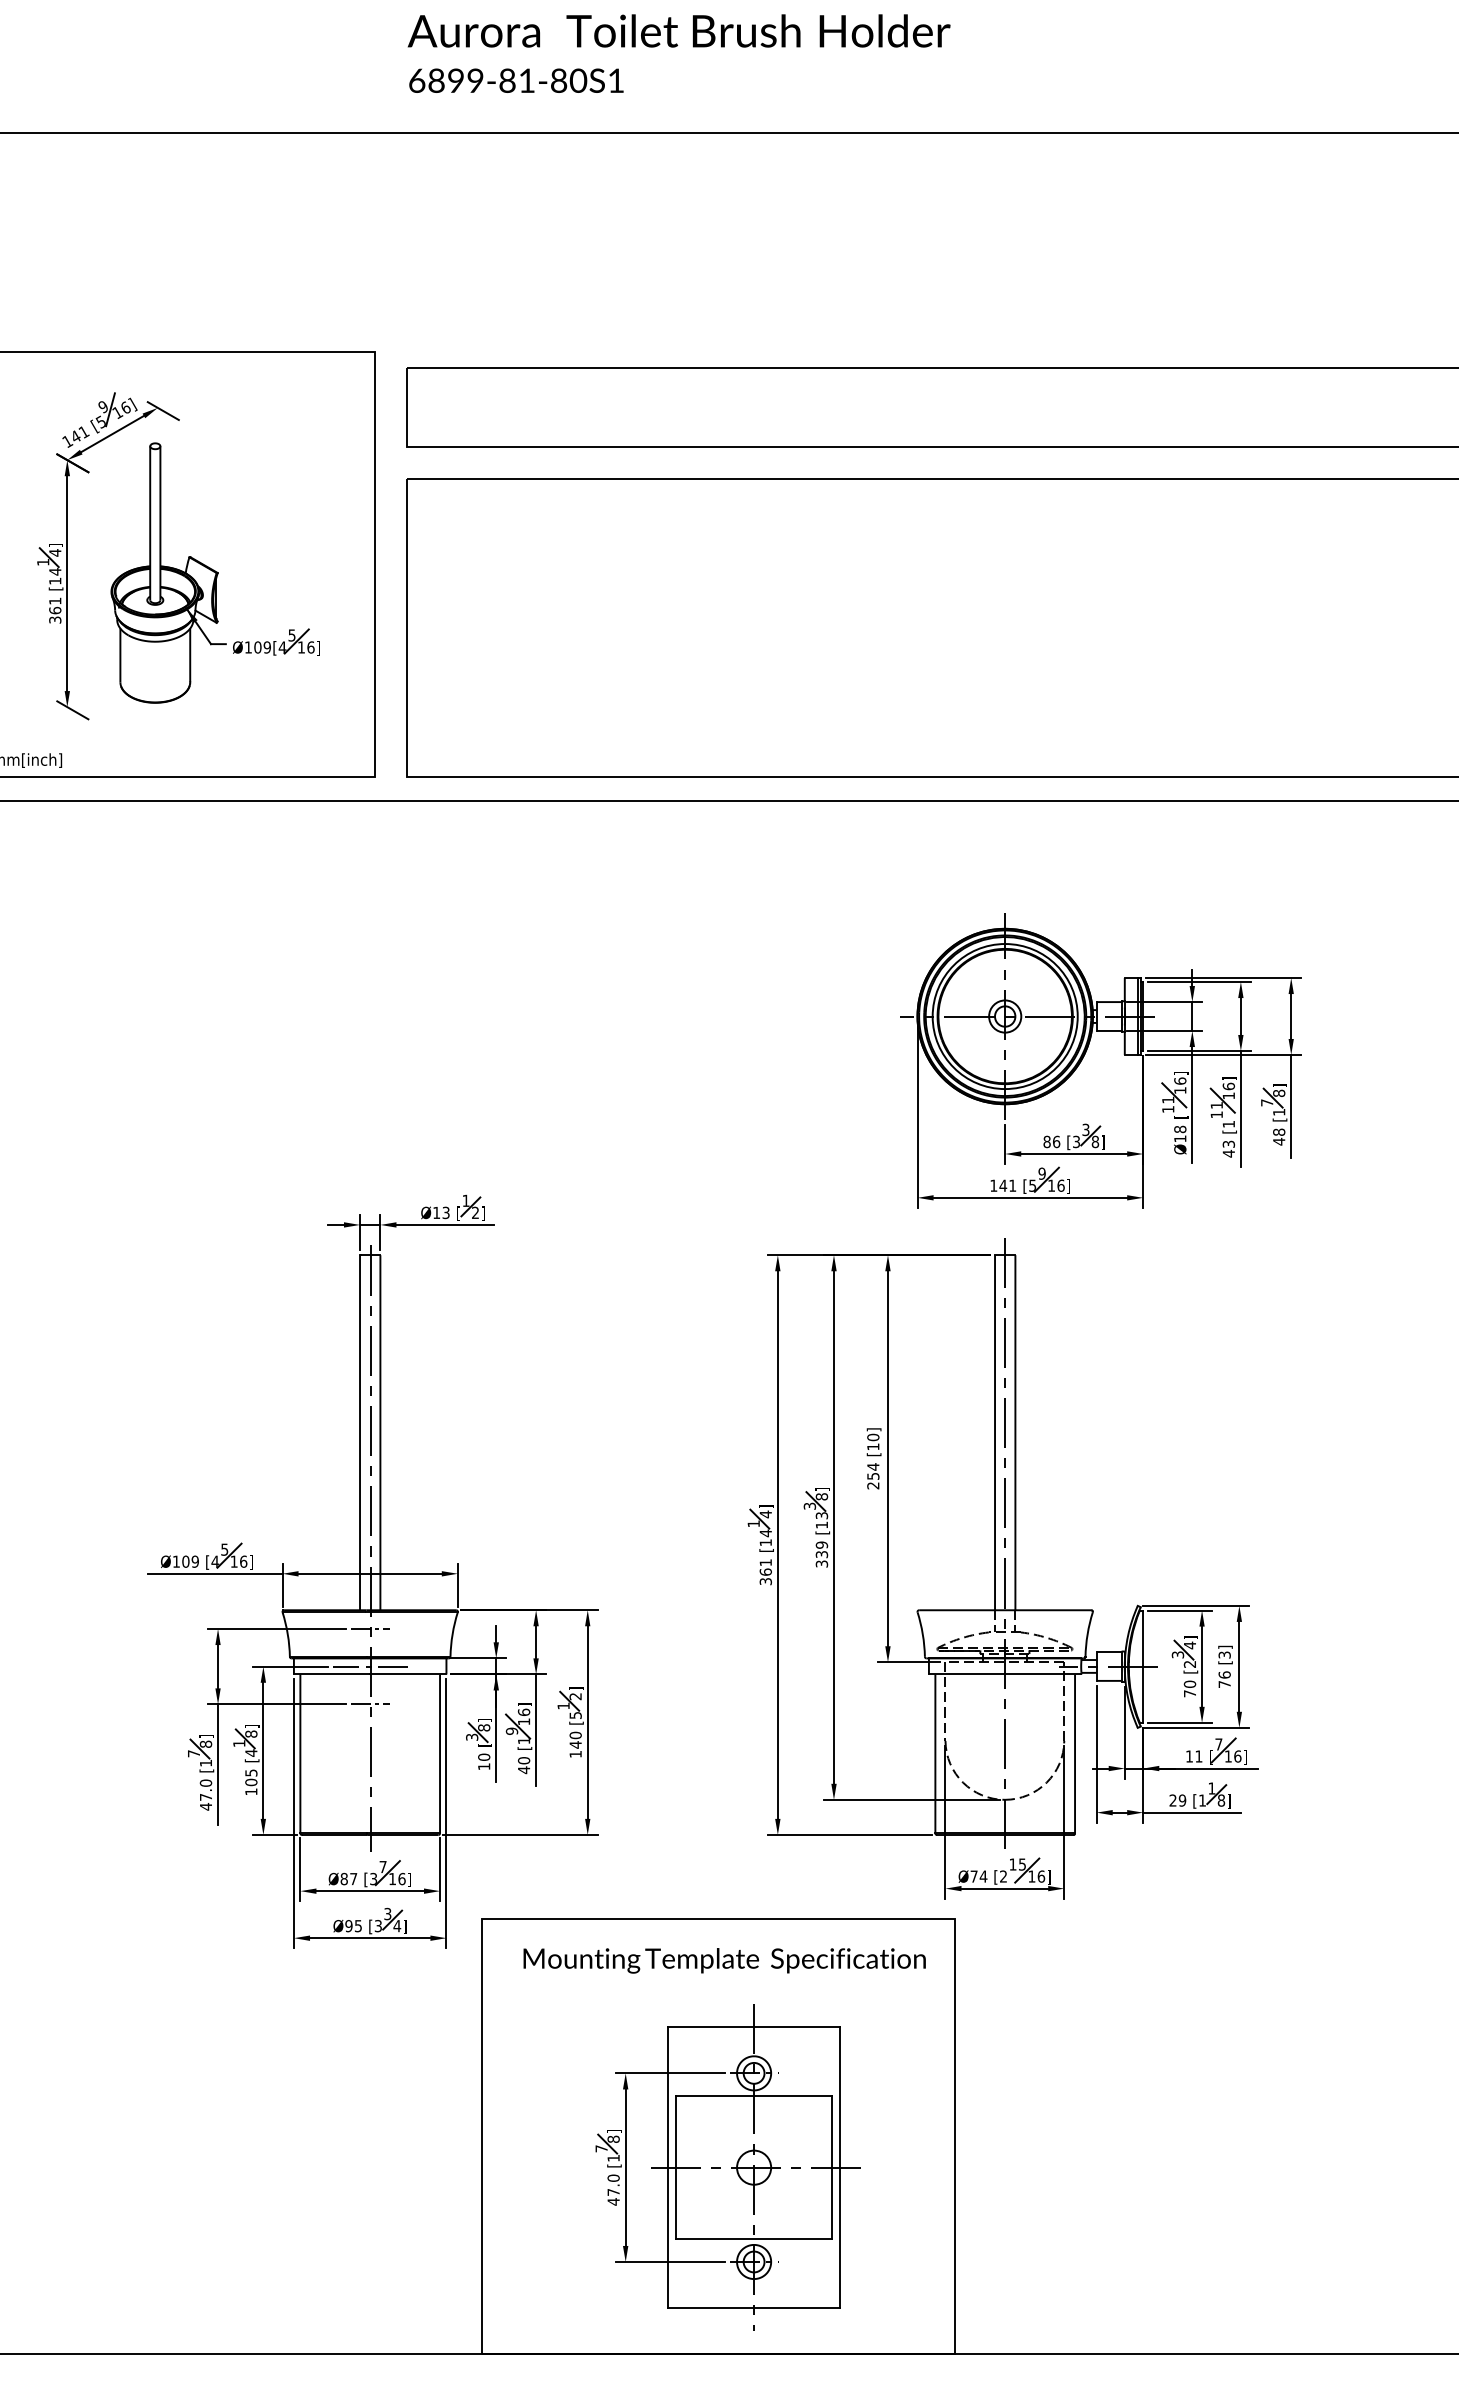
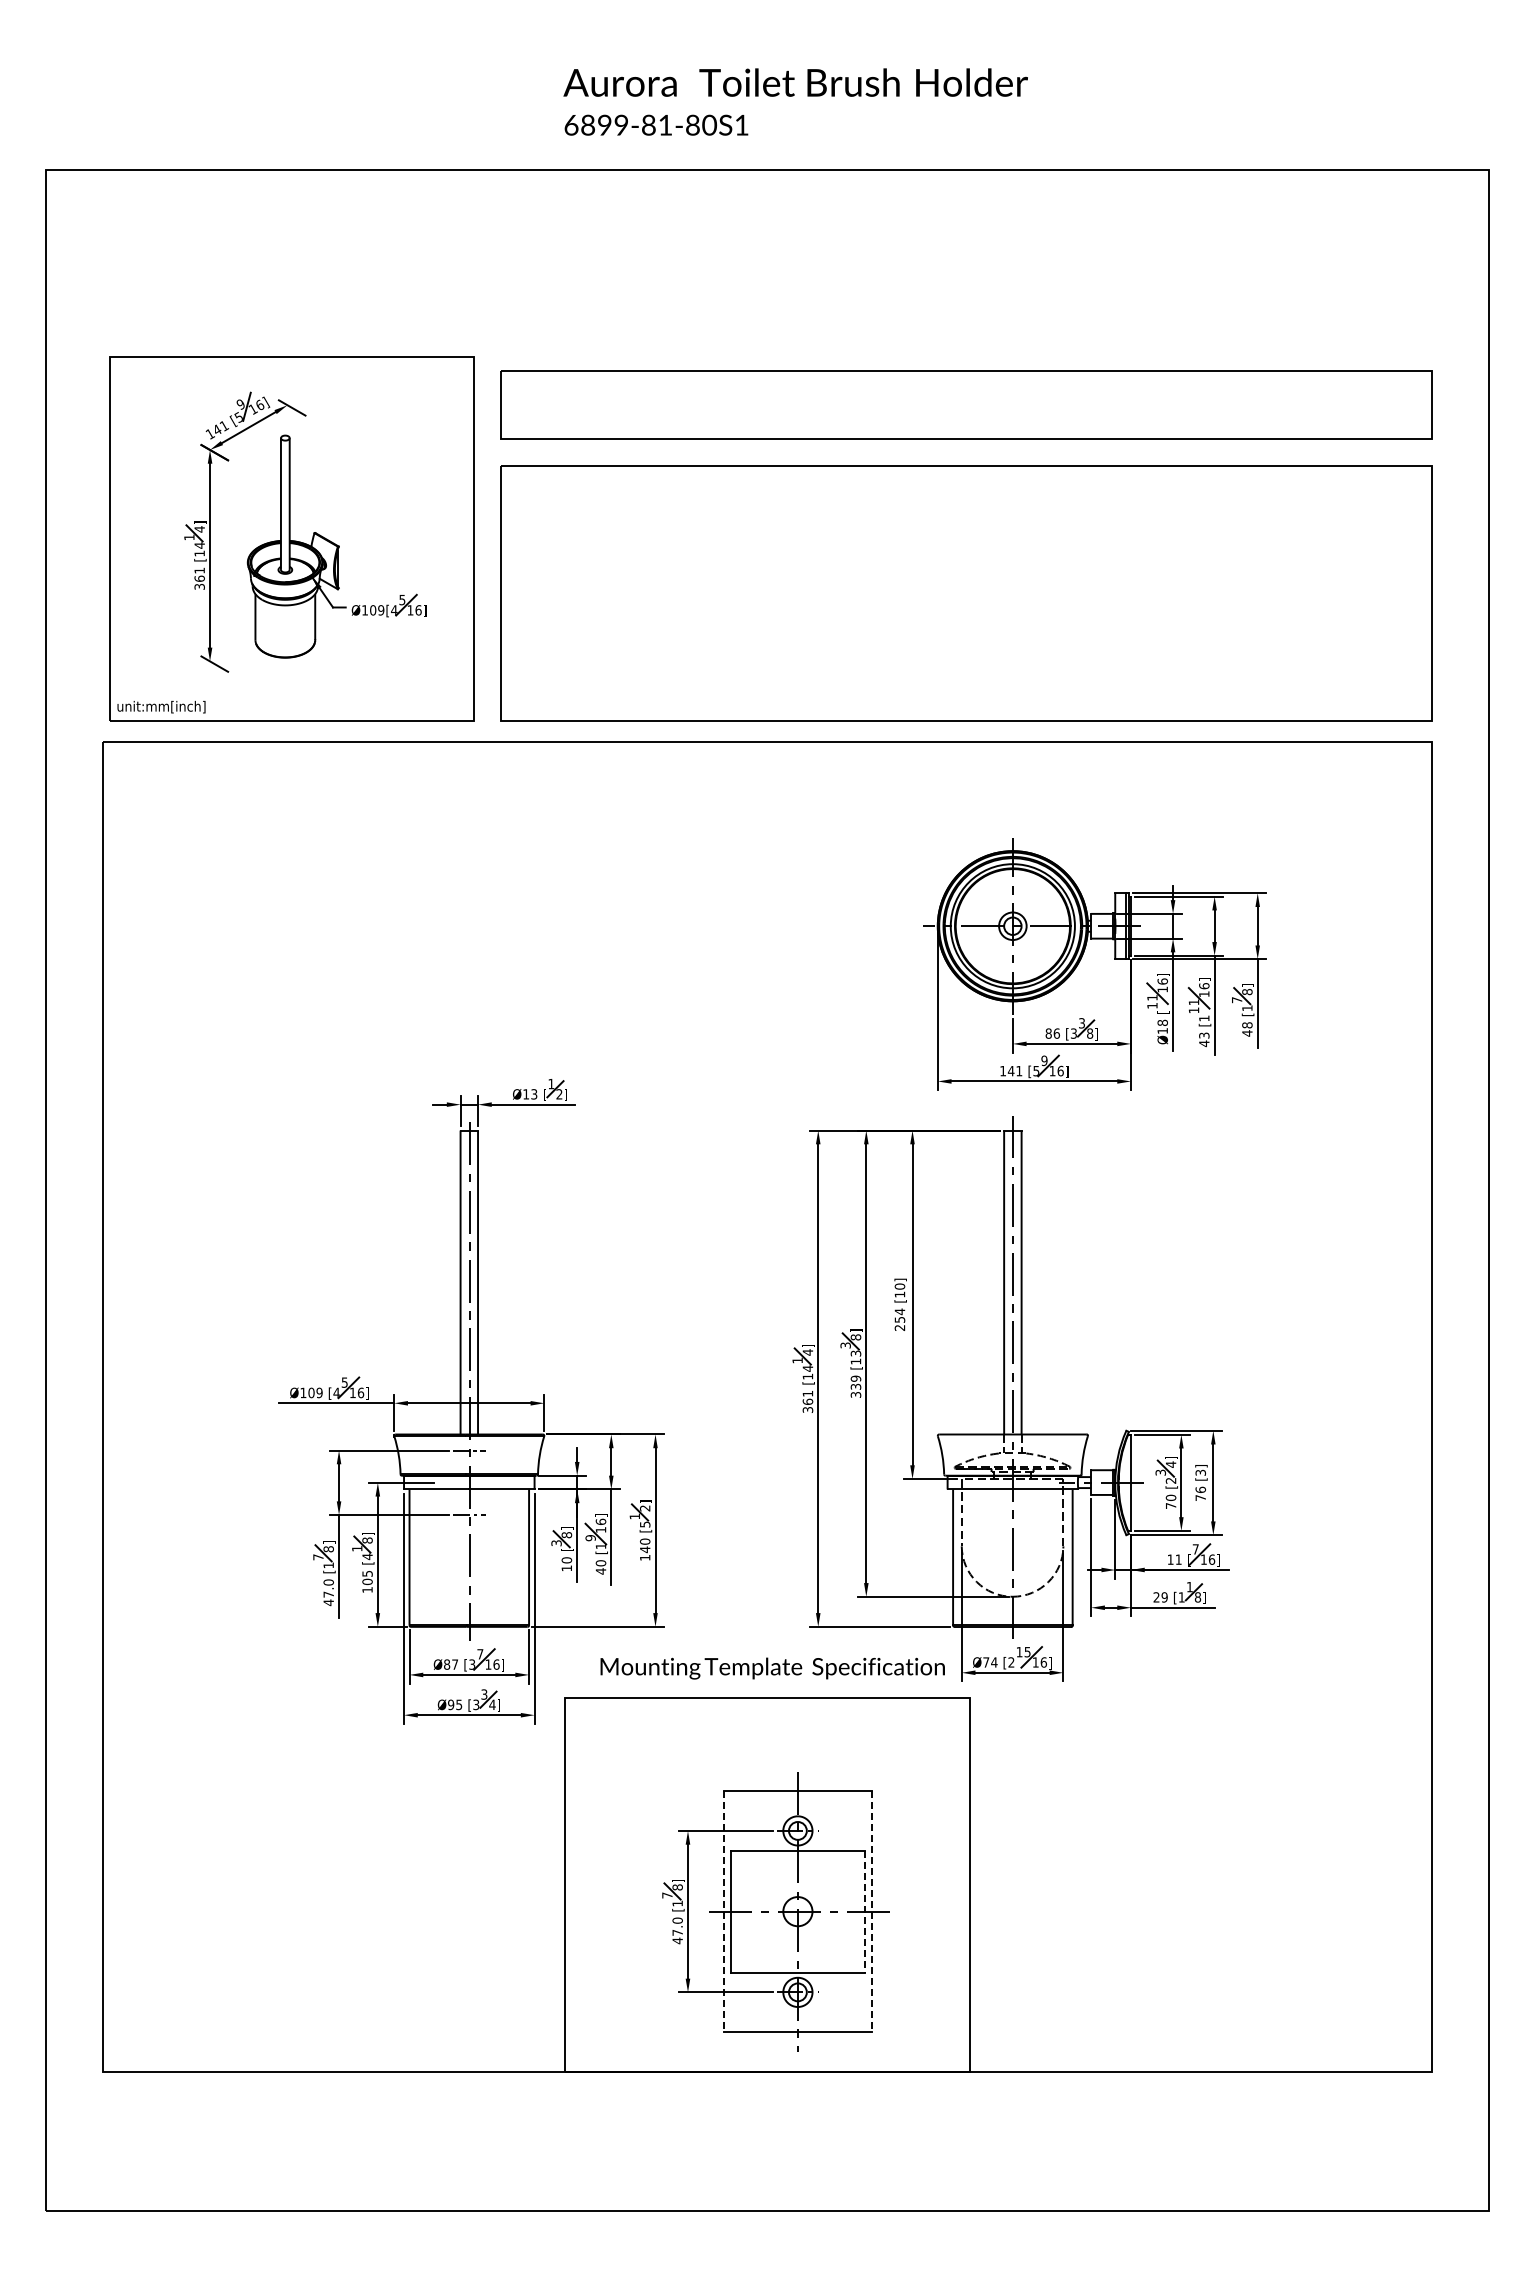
text: (678, 53) -> (795, 101), moved
line: (370, 1666) -> (469, 1482), removed
text: (724, 1960) -> (772, 1668), moved
line: (831, 2167) -> (864, 1911), solid -> dashed
line: (668, 2168) -> (724, 1912), solid -> dashed
line: (840, 2168) -> (871, 1912), solid -> dashed

